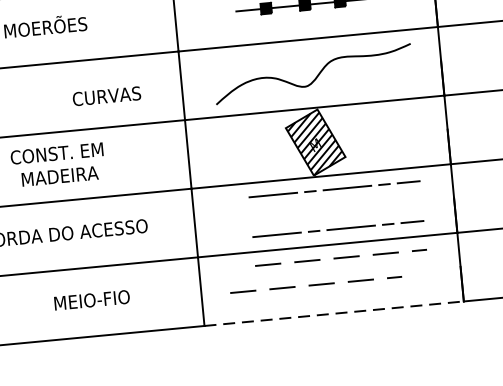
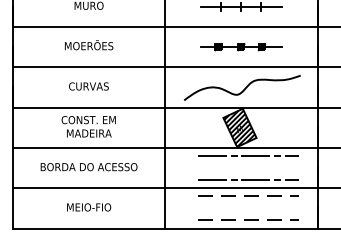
text: (106, 96) -> (88, 86), moved
line: (316, 284) -> (248, 219), moved
text: (92, 300) -> (89, 207), moved
line: (334, 313) -> (241, 228), dashed -> solid

